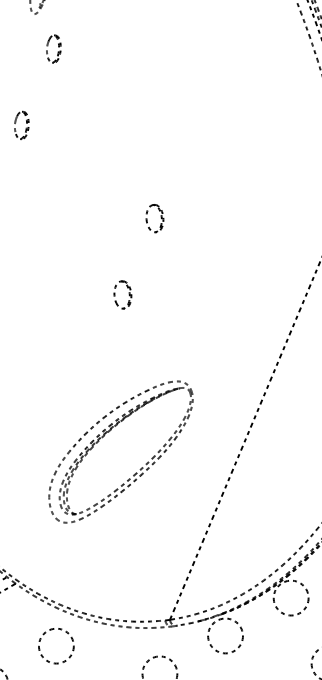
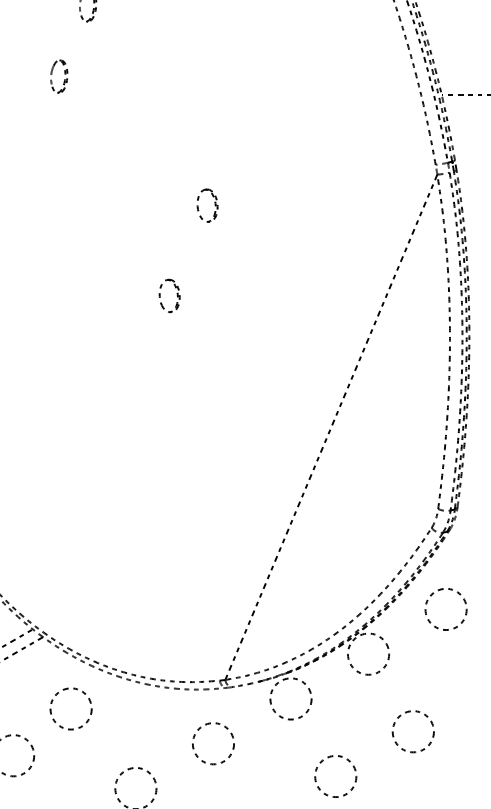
part: (22, 125) -> (59, 76), moved
part: (104, 435) -> (148, 462), removed
circle: (55, 645) -> (70, 708), moved

